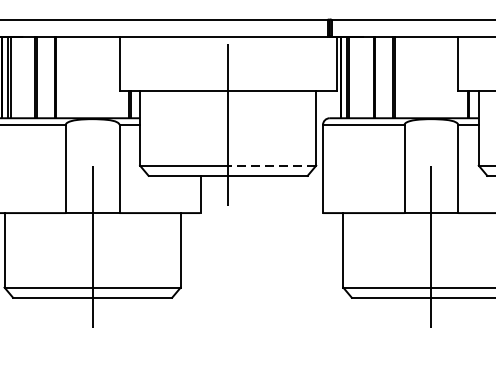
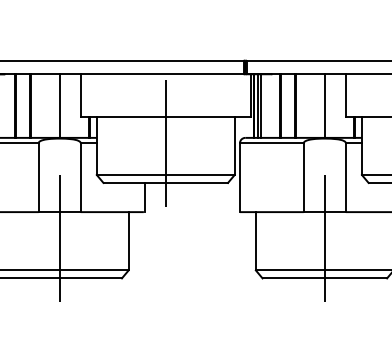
line: (92, 76) -> (59, 105), added
line: (430, 76) -> (324, 105), added
line: (271, 166) -> (199, 175), dashed -> solid

